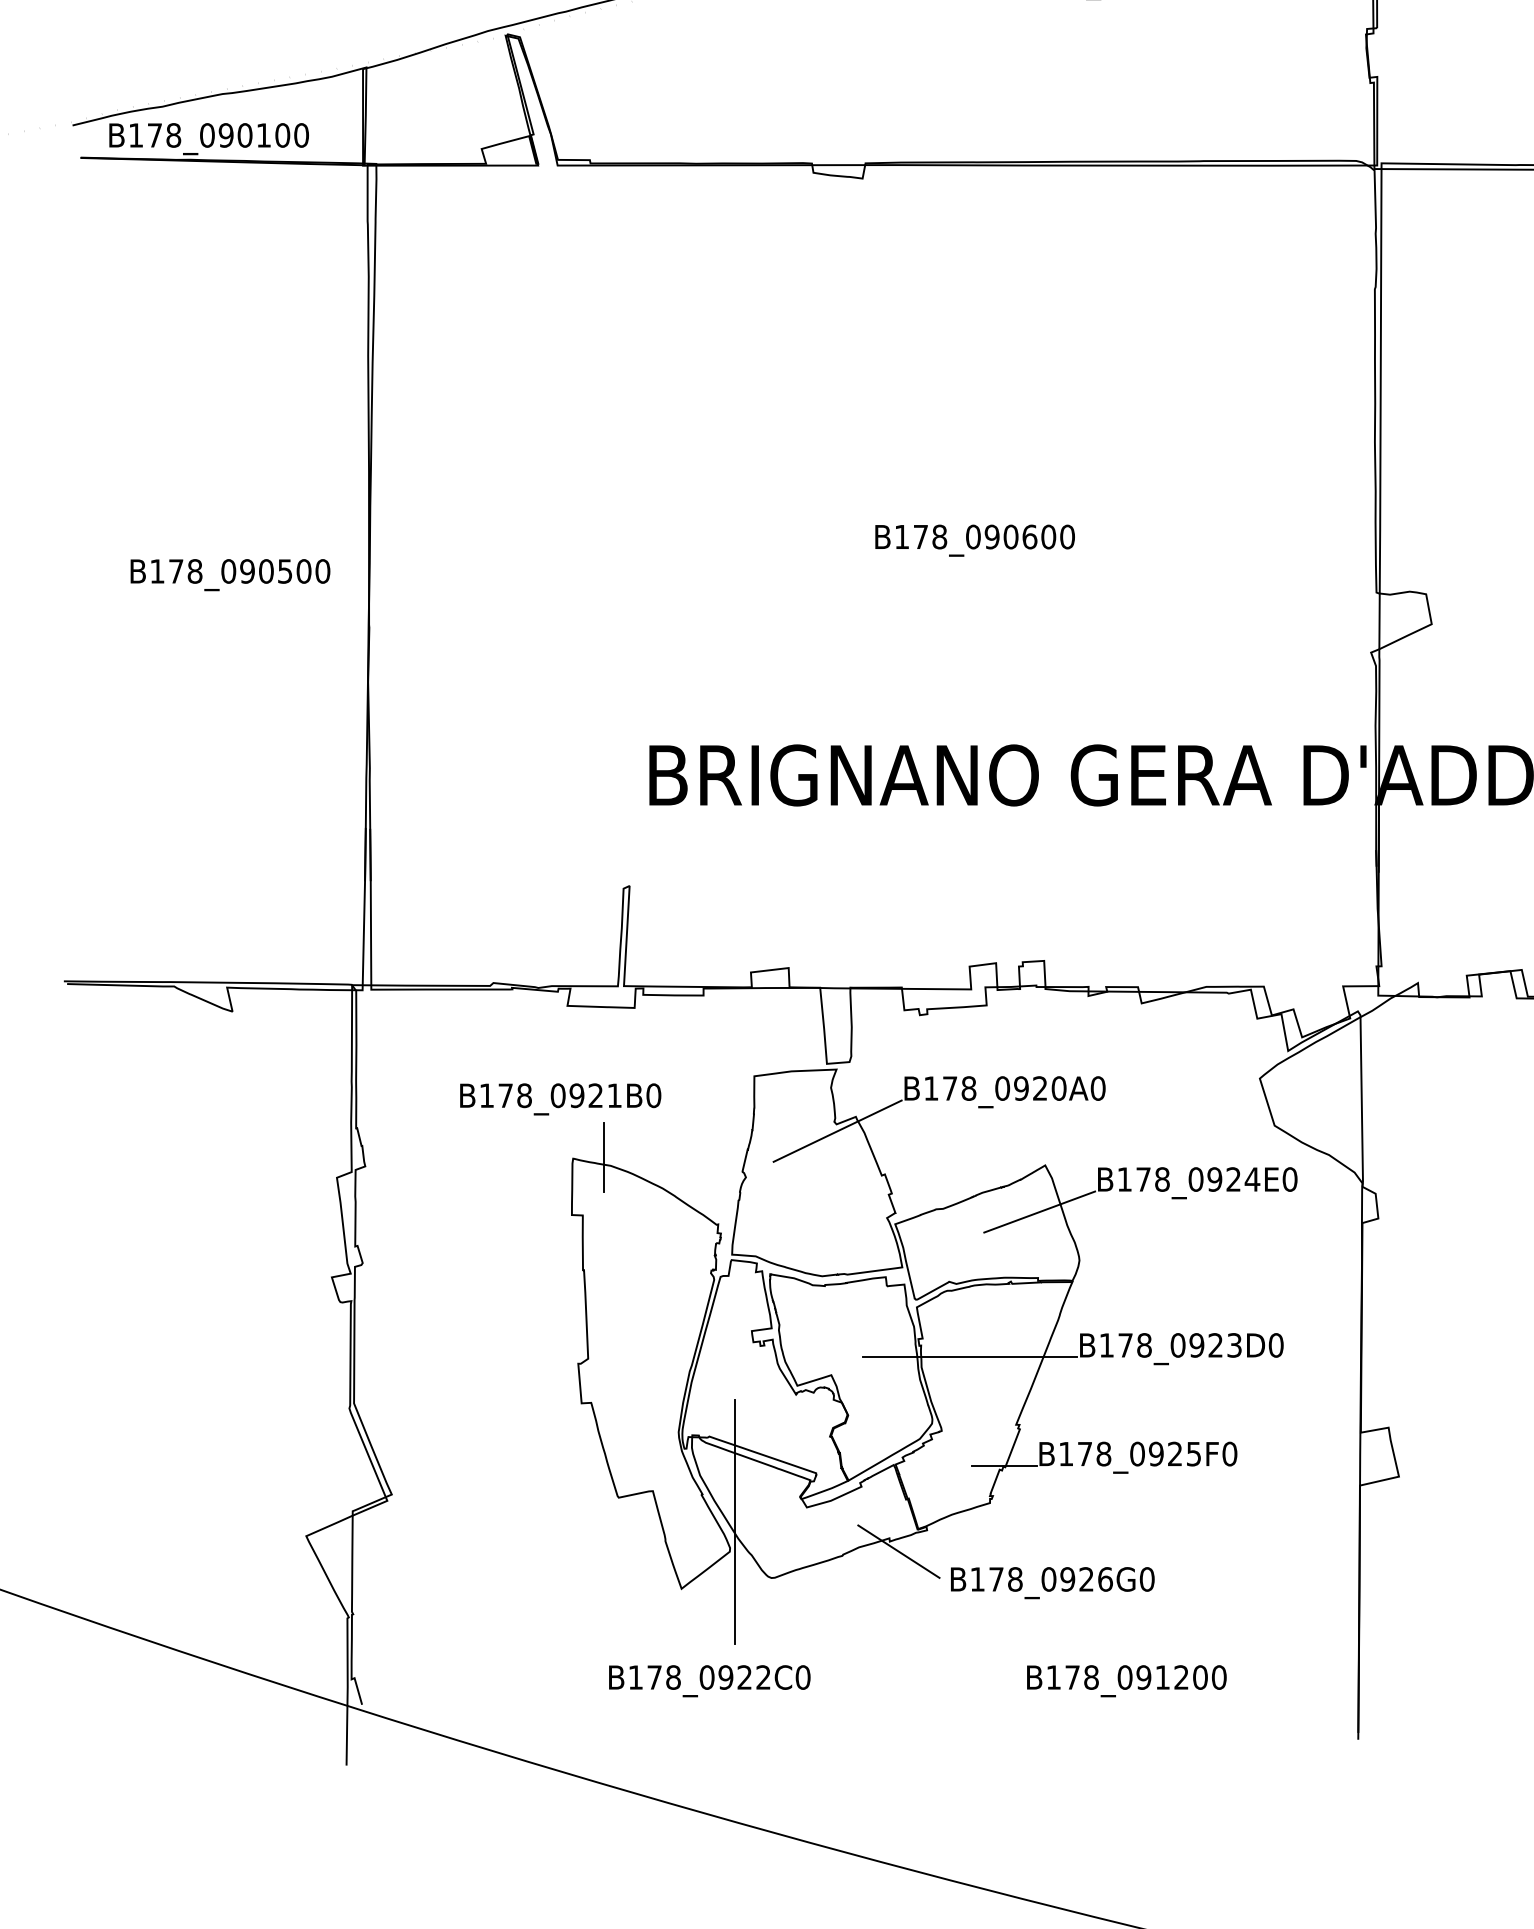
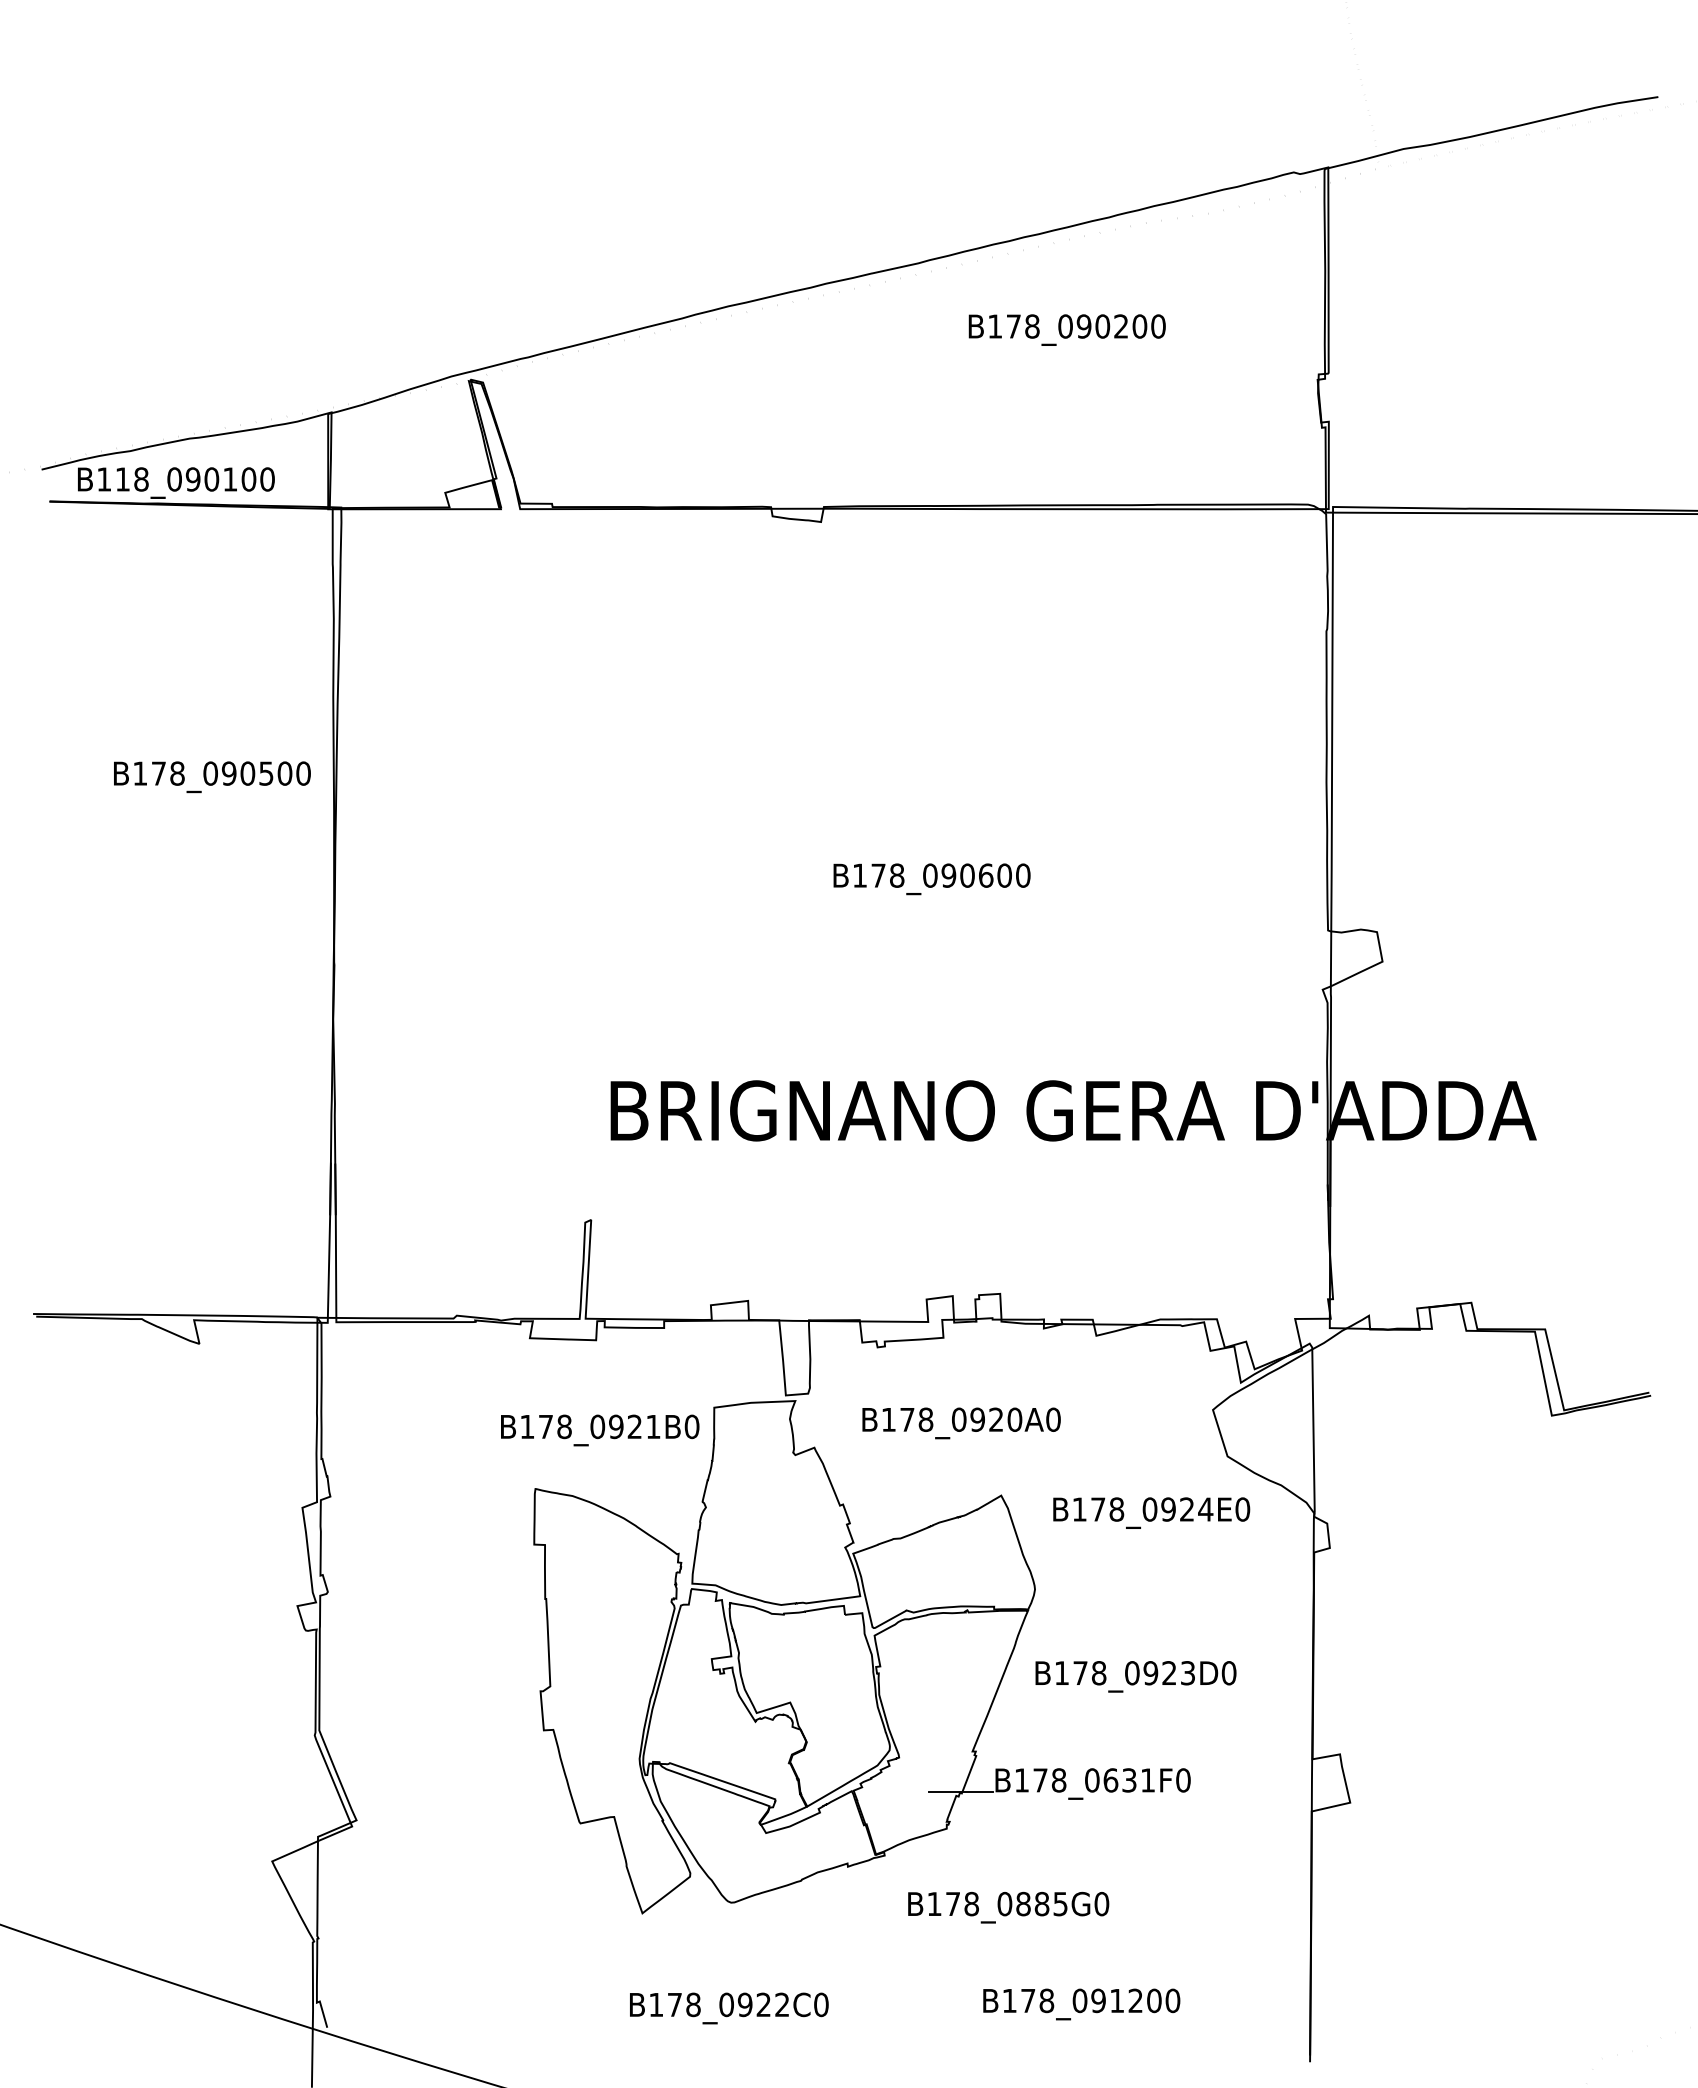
text: (154, 135) -> (122, 479), B178_090100 -> B118_090100
text: (230, 575) -> (212, 777), moved
text: (561, 1099) -> (600, 1430), moved
line: (837, 1130) -> (796, 1461), removed
line: (604, 1157) -> (566, 1487), removed
line: (1039, 1211) -> (995, 1541), removed
line: (969, 1357) -> (926, 1685), removed
text: (1174, 1454) -> (1128, 1780), B178_0925F0 -> B178_0631F0
line: (734, 1522) -> (694, 1847), removed
line: (898, 1551) -> (856, 1876), removed
text: (1087, 1578) -> (1042, 1903), B178_0926G0 -> B178_0885G0
text: (710, 1681) -> (729, 2008), moved

